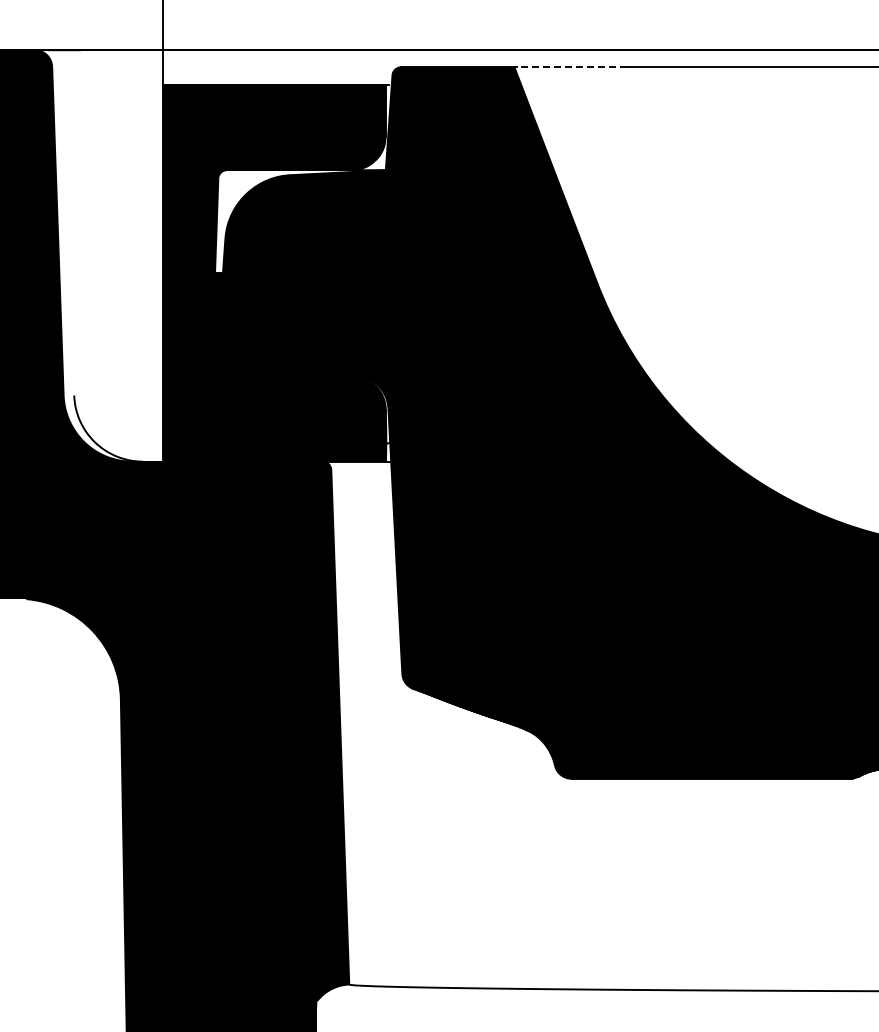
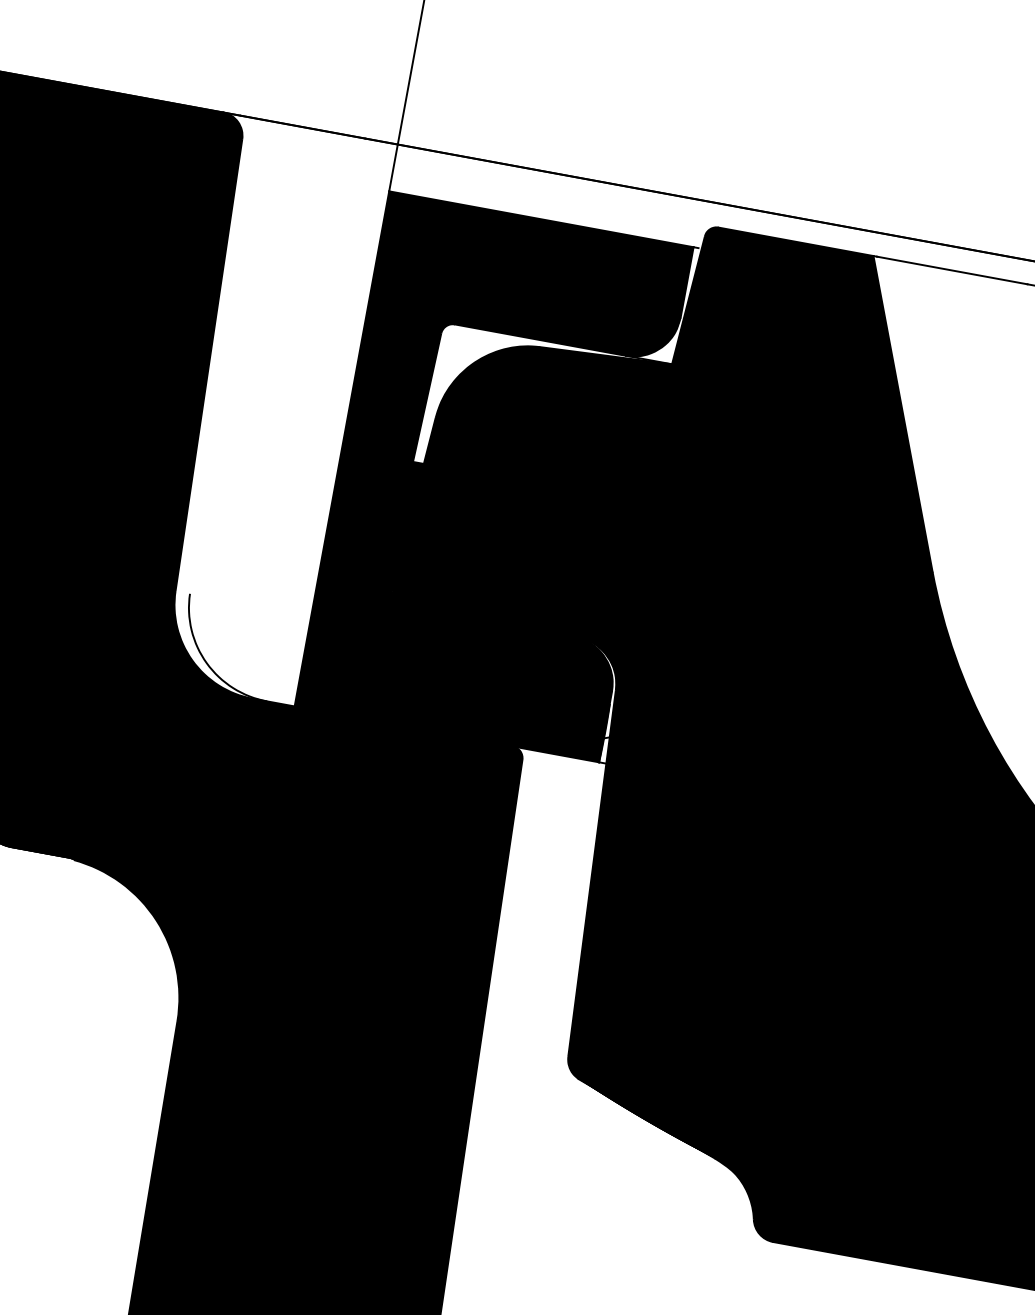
line: (571, 67) -> (951, 270), dashed -> solid

